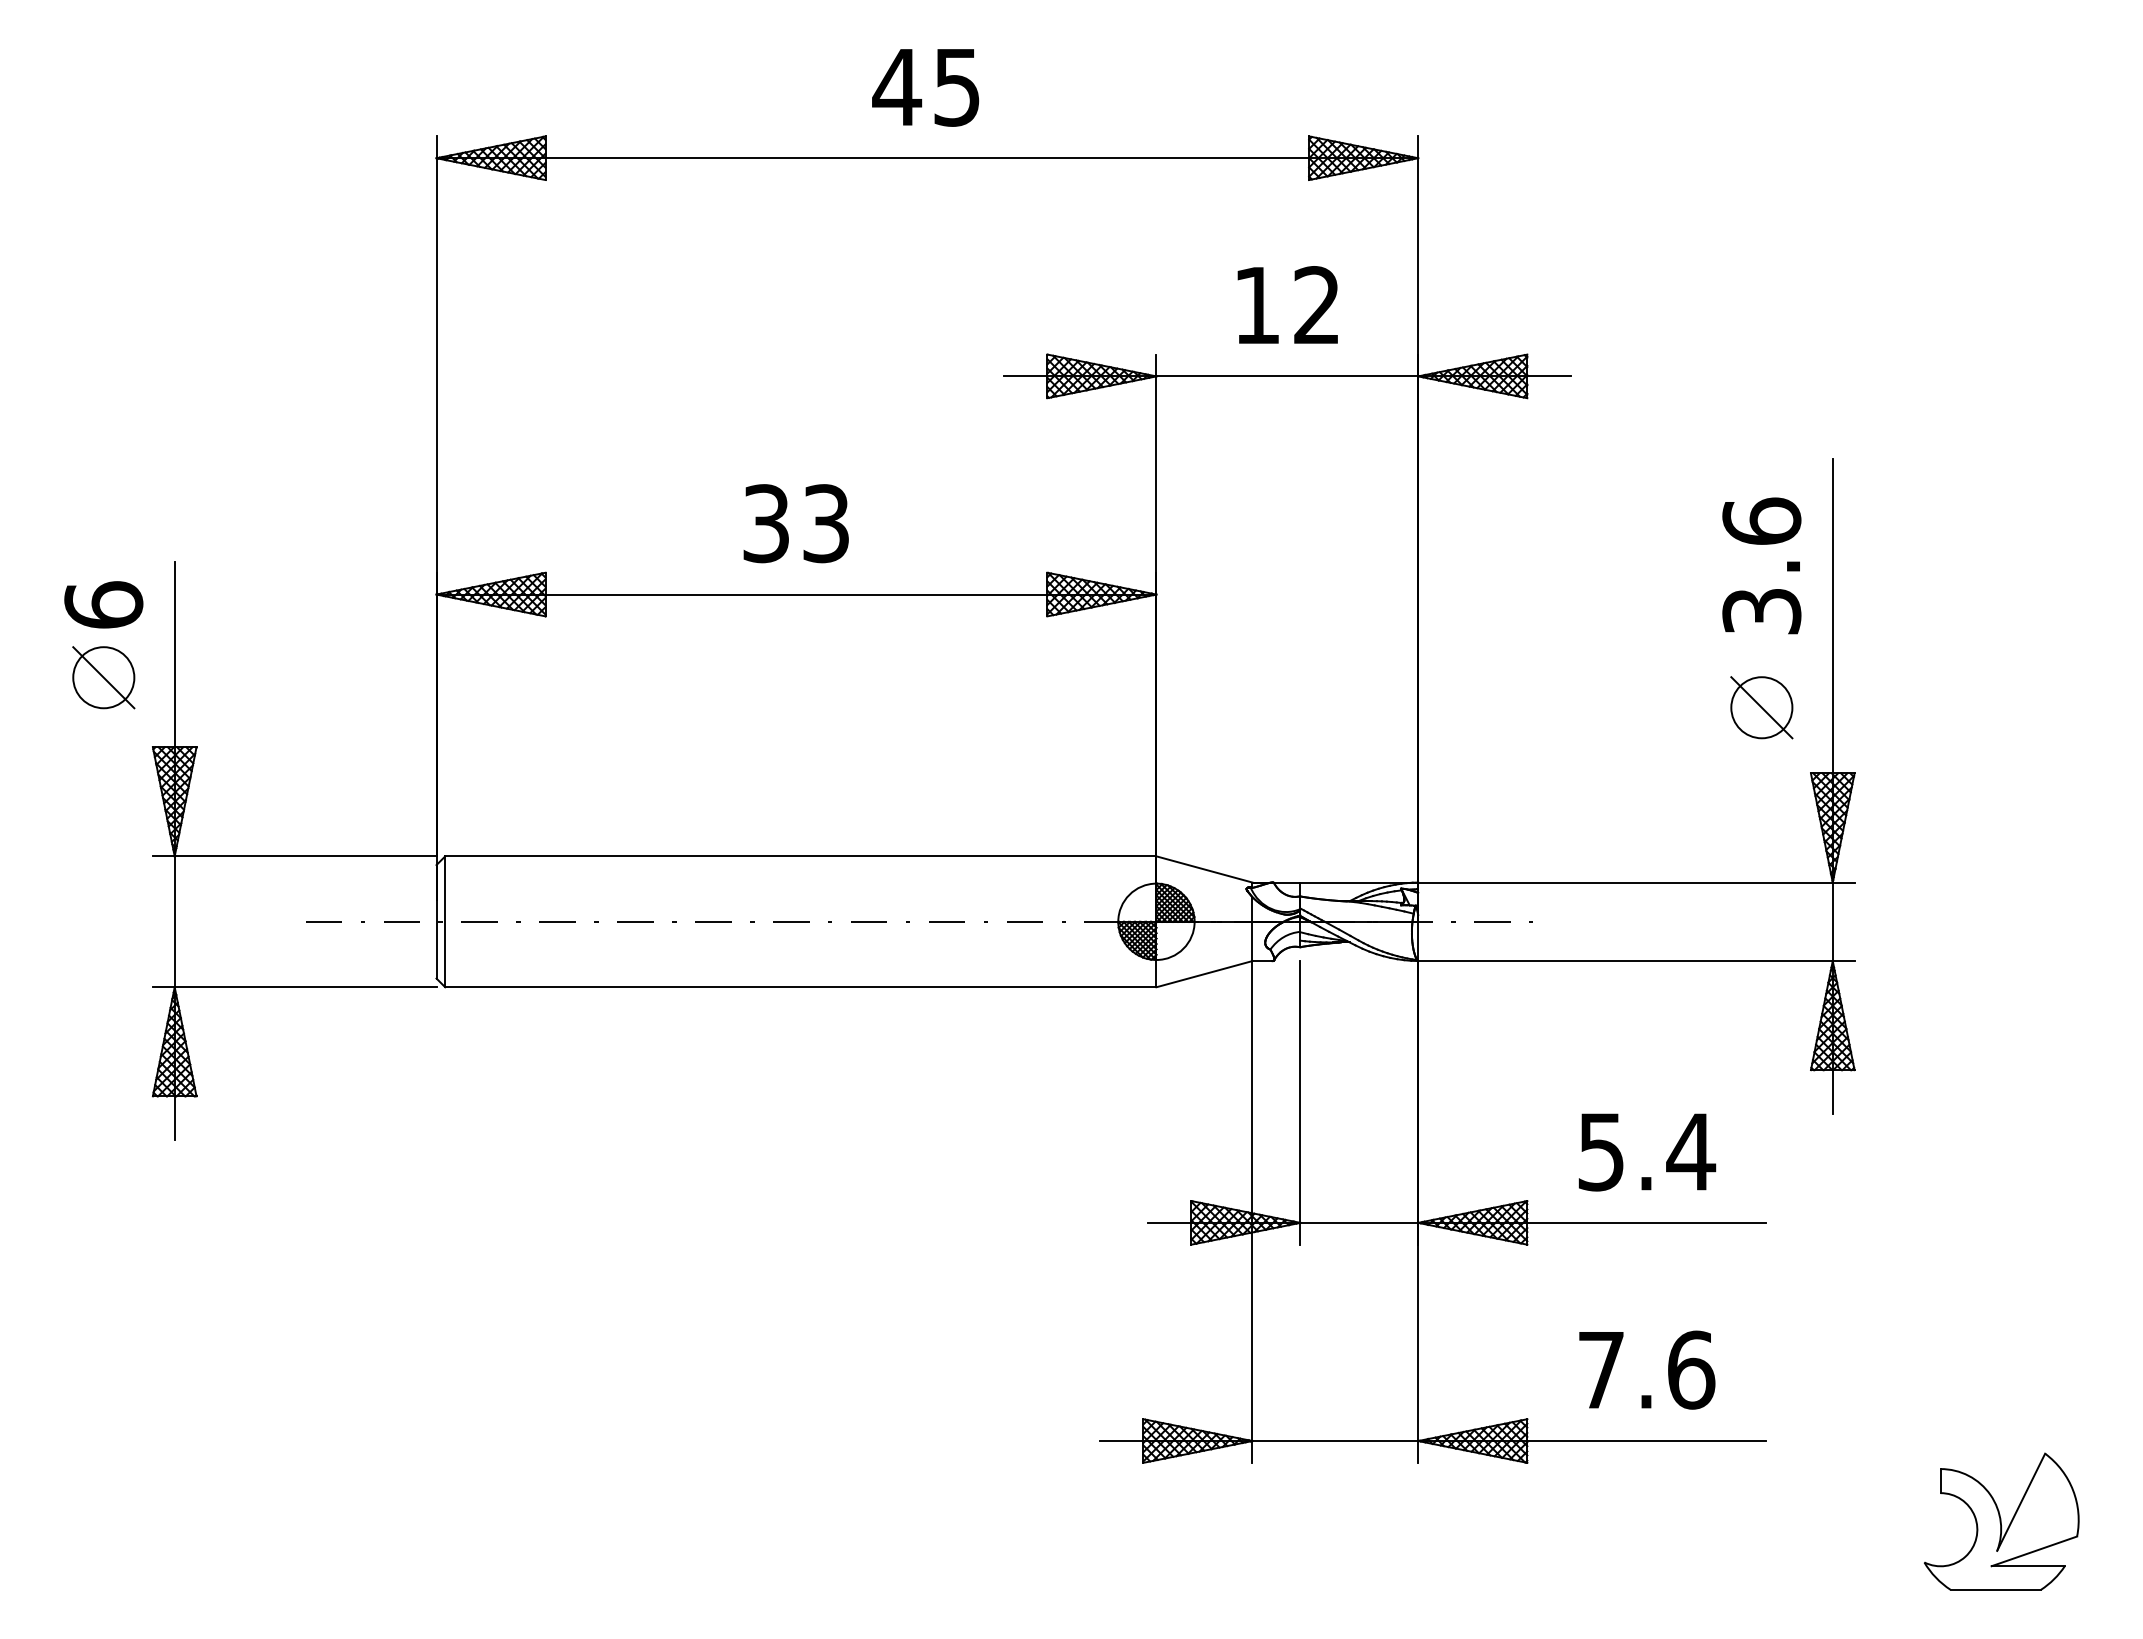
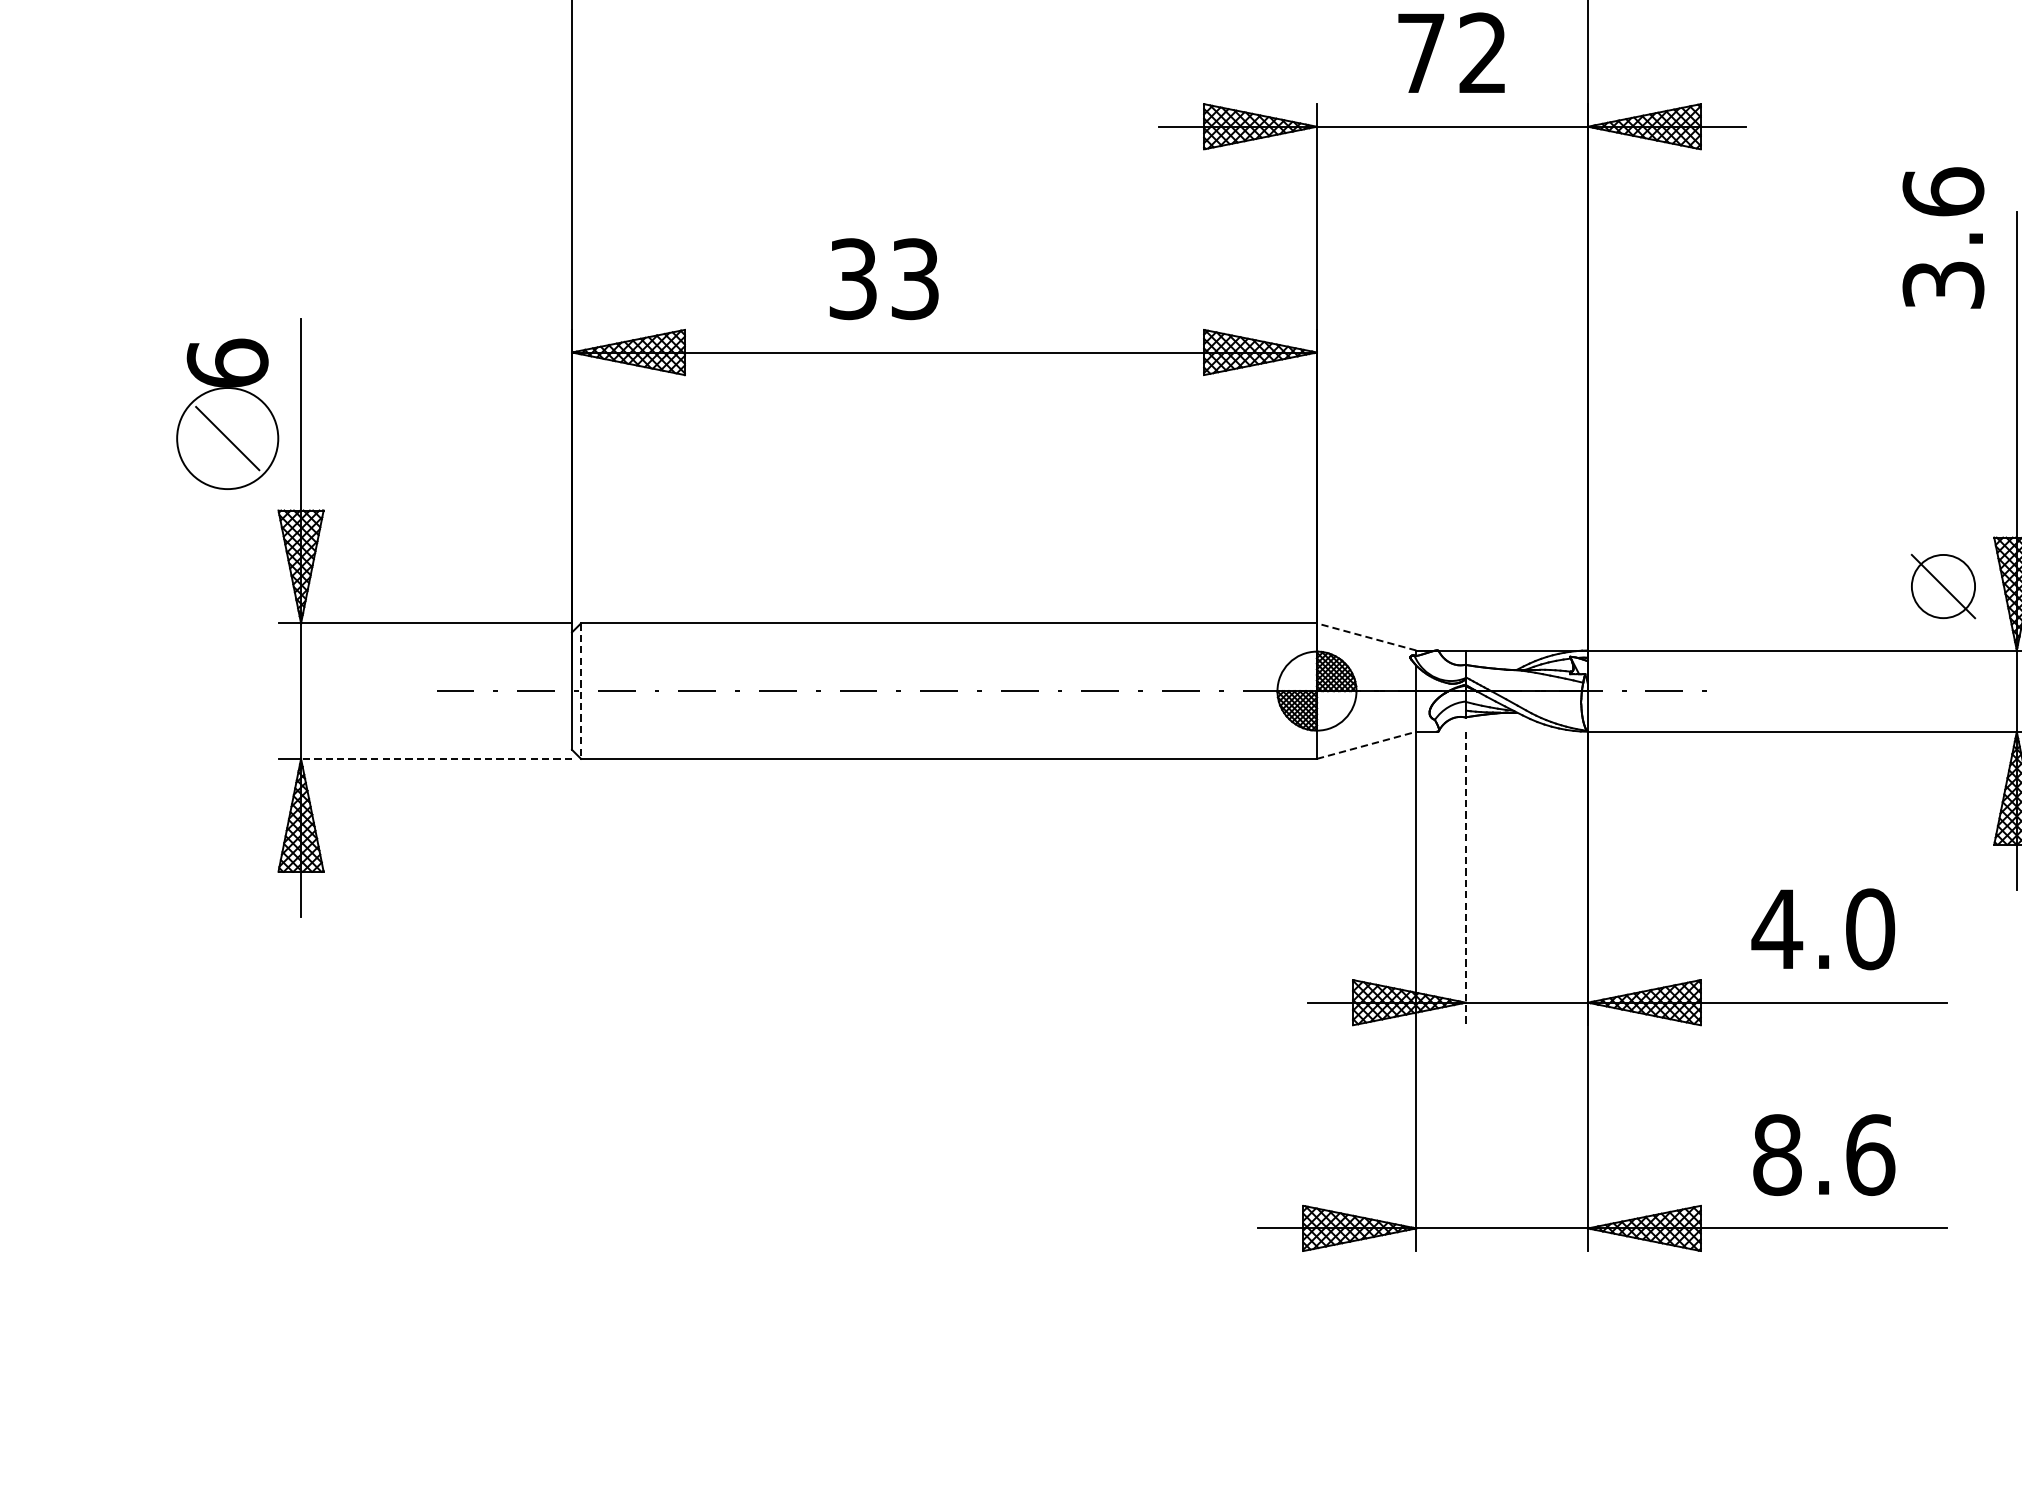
text: (1257, 305) -> (1421, 53), 12 -> 72
text: (795, 523) -> (883, 278), moved
text: (1761, 565) -> (1943, 237), moved
circle: (103, 677) -> (227, 438), size x1.6
part: (1761, 707) -> (1943, 586), moved
line: (1204, 869) -> (1366, 637), solid -> dashed
line: (445, 922) -> (581, 691), solid -> dashed
line: (1204, 974) -> (1366, 745), solid -> dashed
line: (305, 987) -> (436, 759), solid -> dashed
line: (1300, 1102) -> (1466, 878), solid -> dashed
text: (1646, 1151) -> (1824, 928), 5.4 -> 4.0
text: (1601, 1369) -> (1777, 1154), 7.6 -> 8.6

